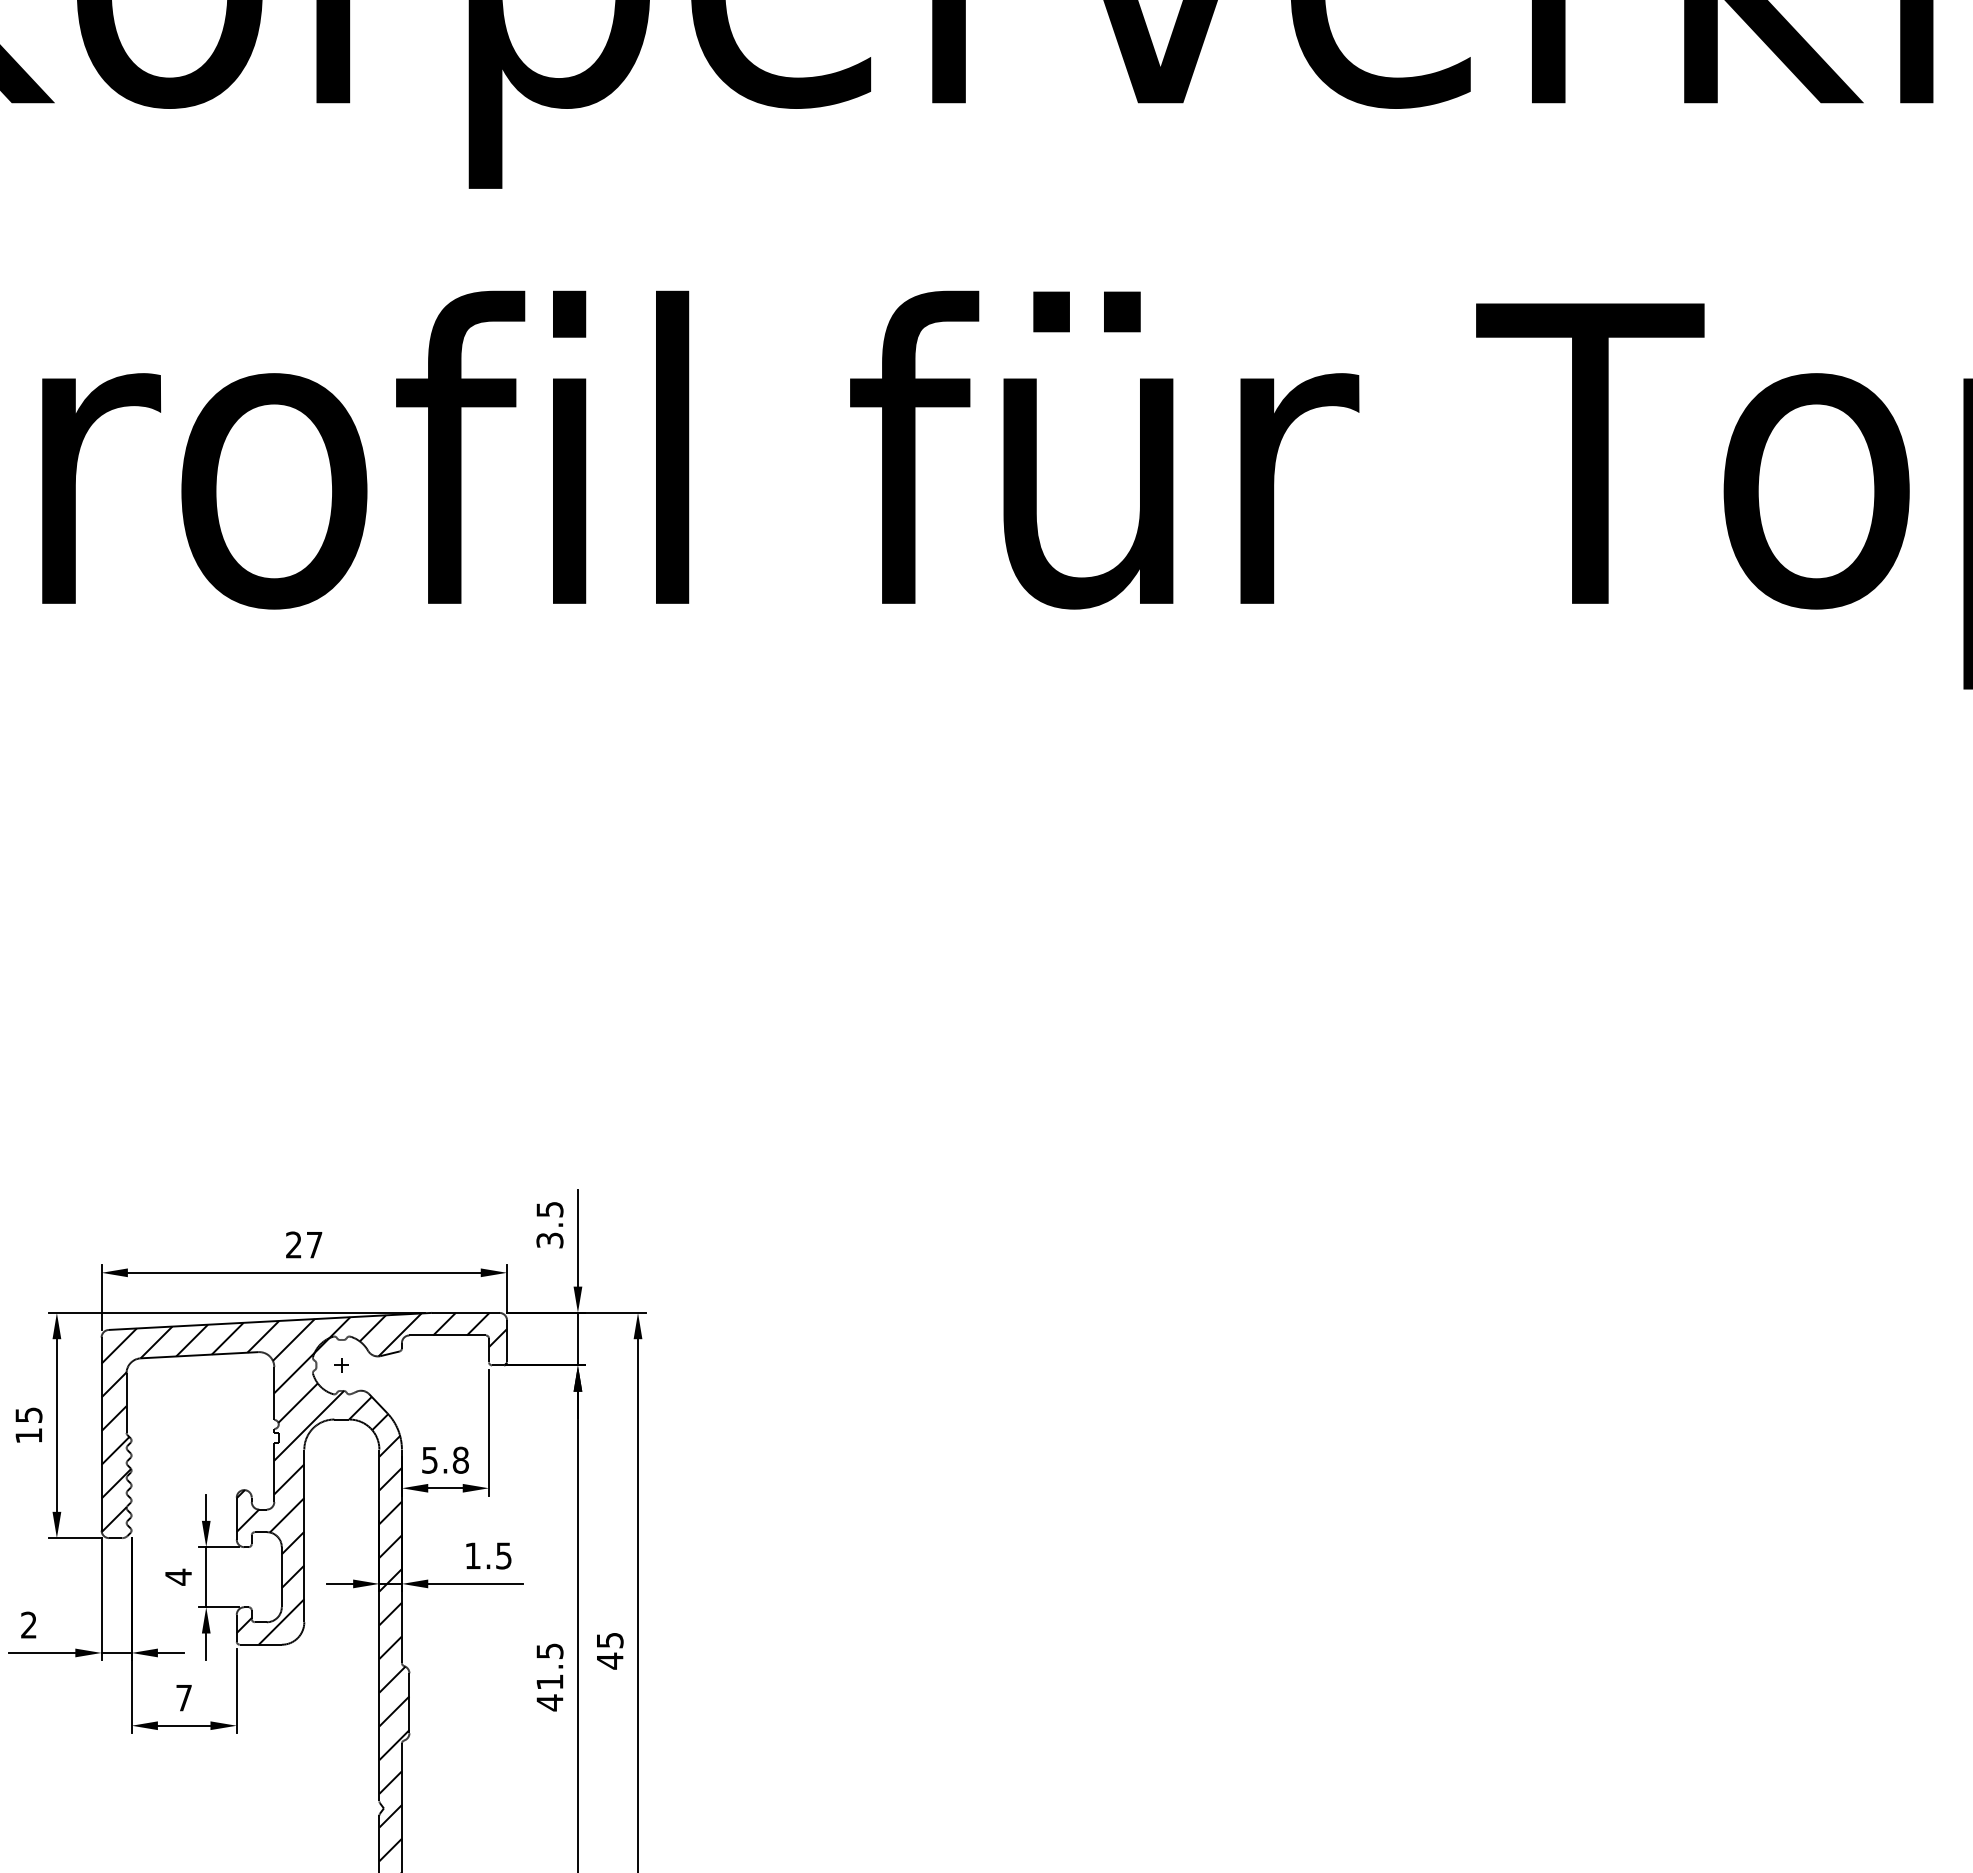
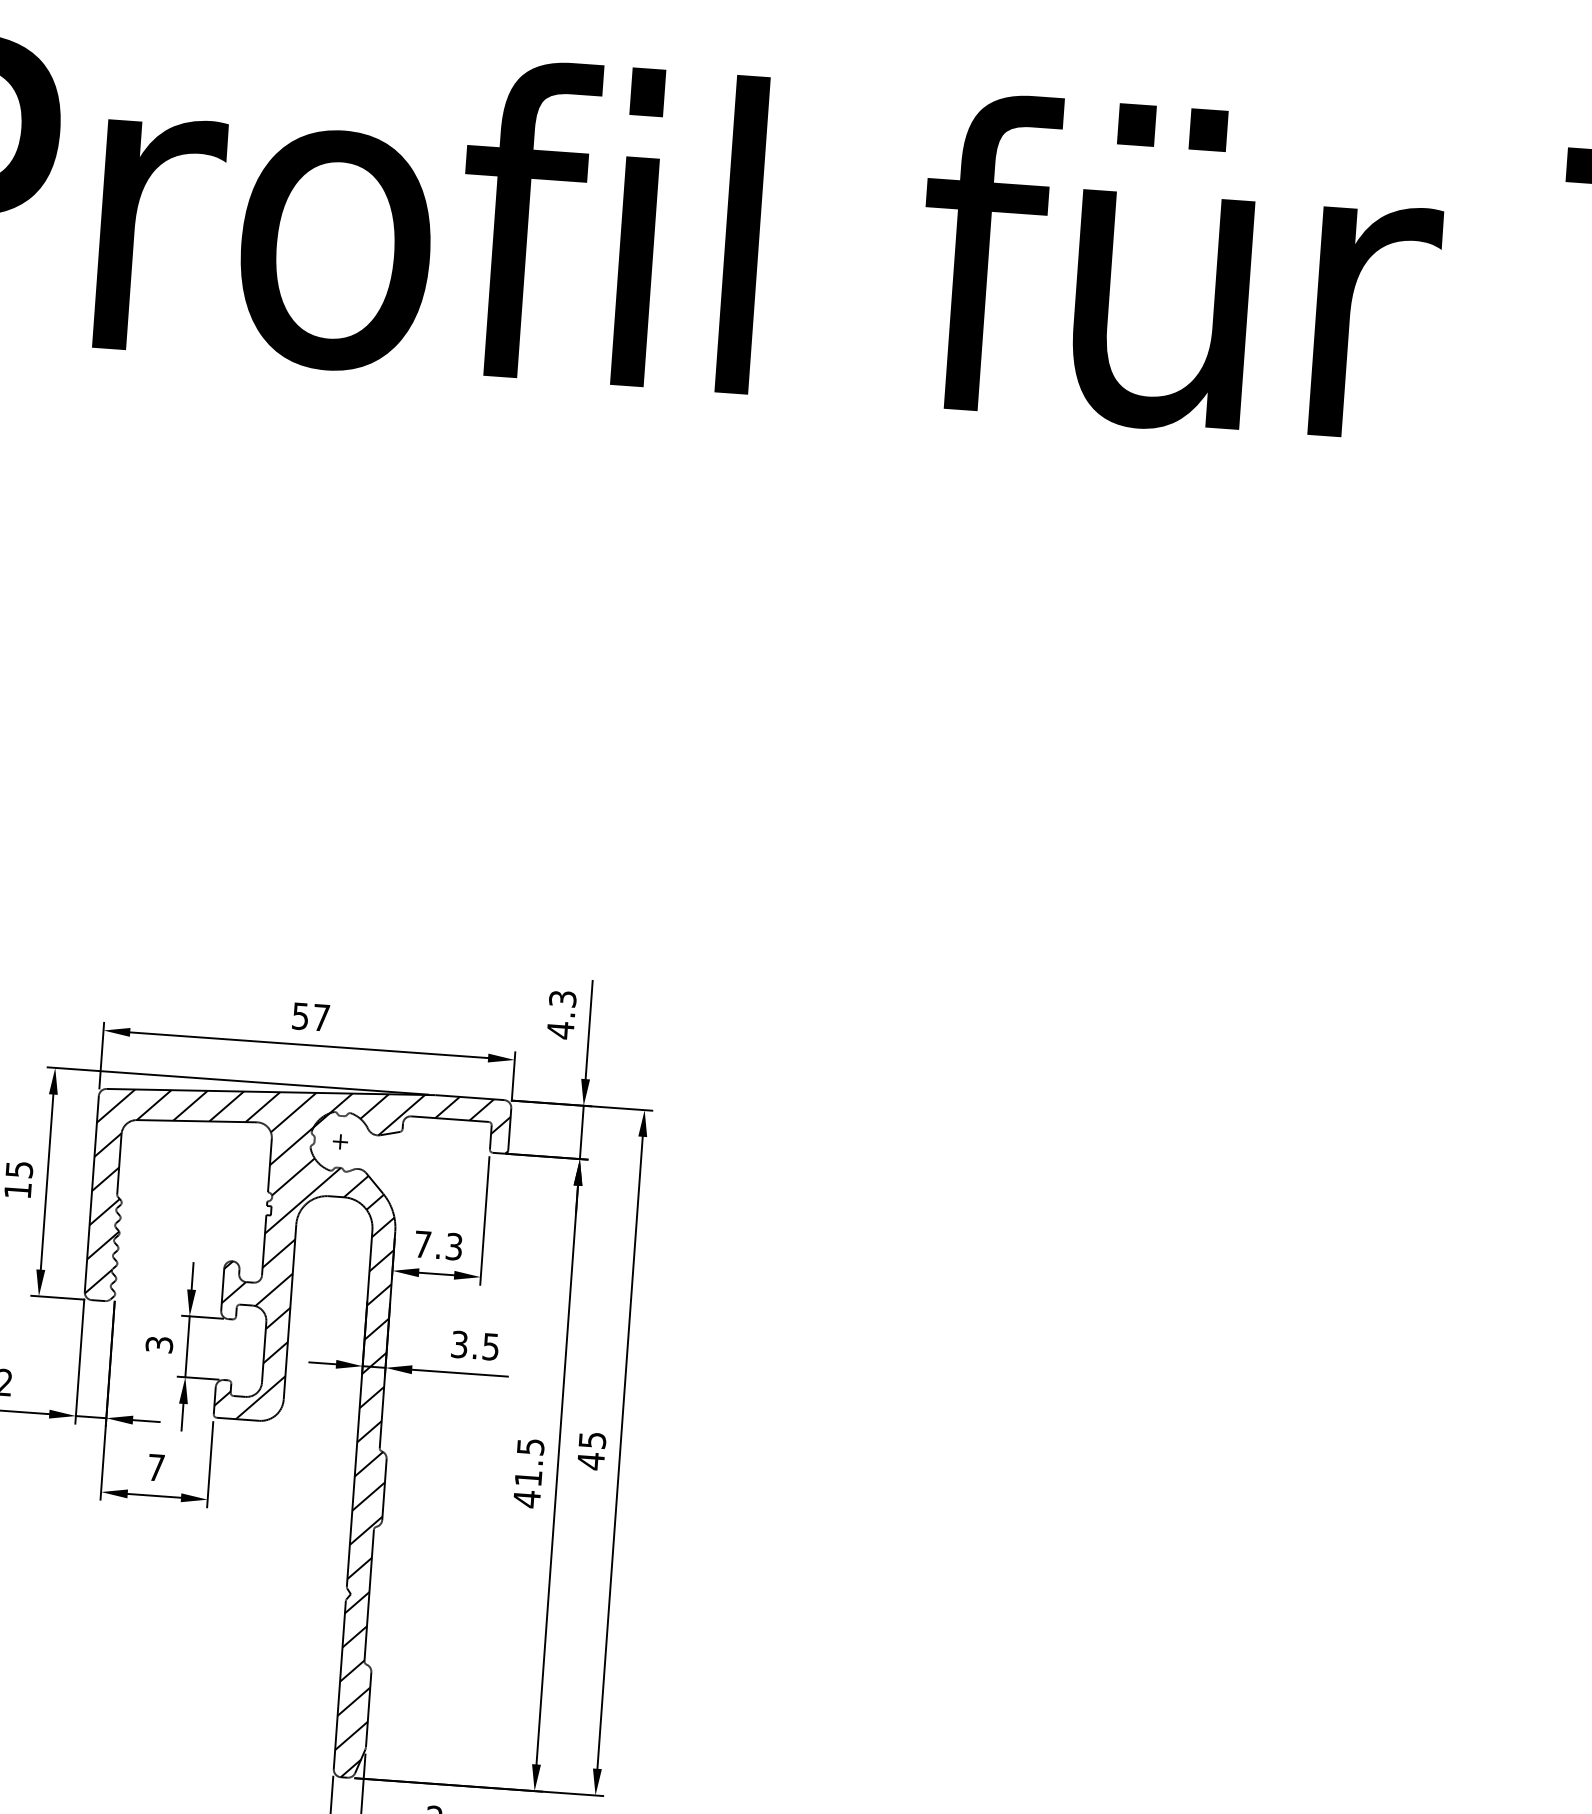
text: (549, 1225) -> (561, 1015), 3.5 -> 4.3
text: (293, 1244) -> (300, 1015), 27 -> 57
text: (445, 1459) -> (438, 1244), 5.8 -> 7.3
text: (472, 1555) -> (459, 1344), 1.5 -> 3.5
text: (178, 1576) -> (159, 1344), 4 -> 3

